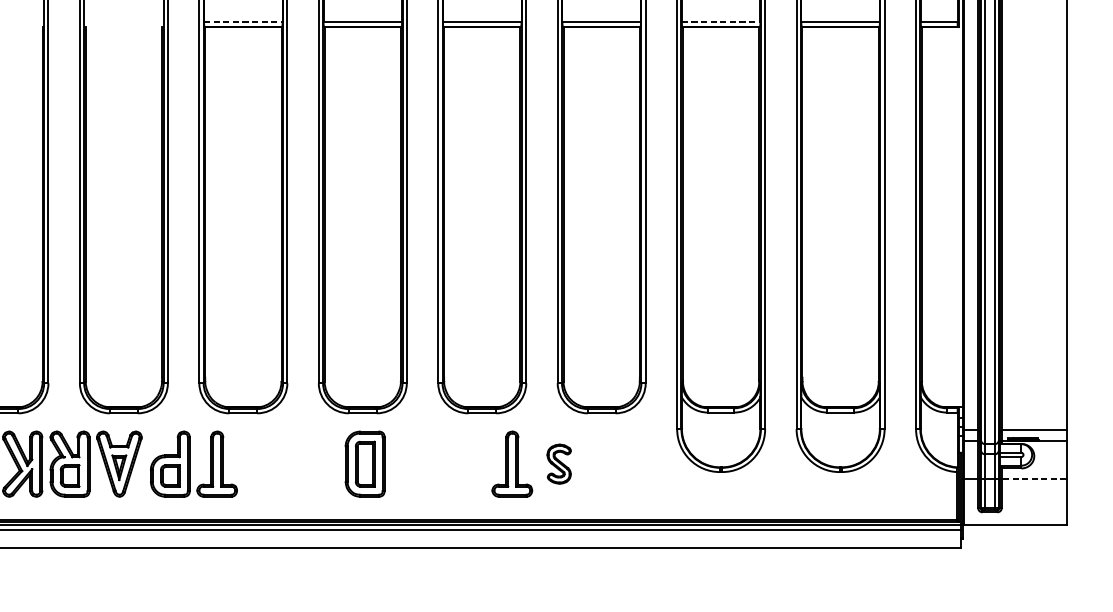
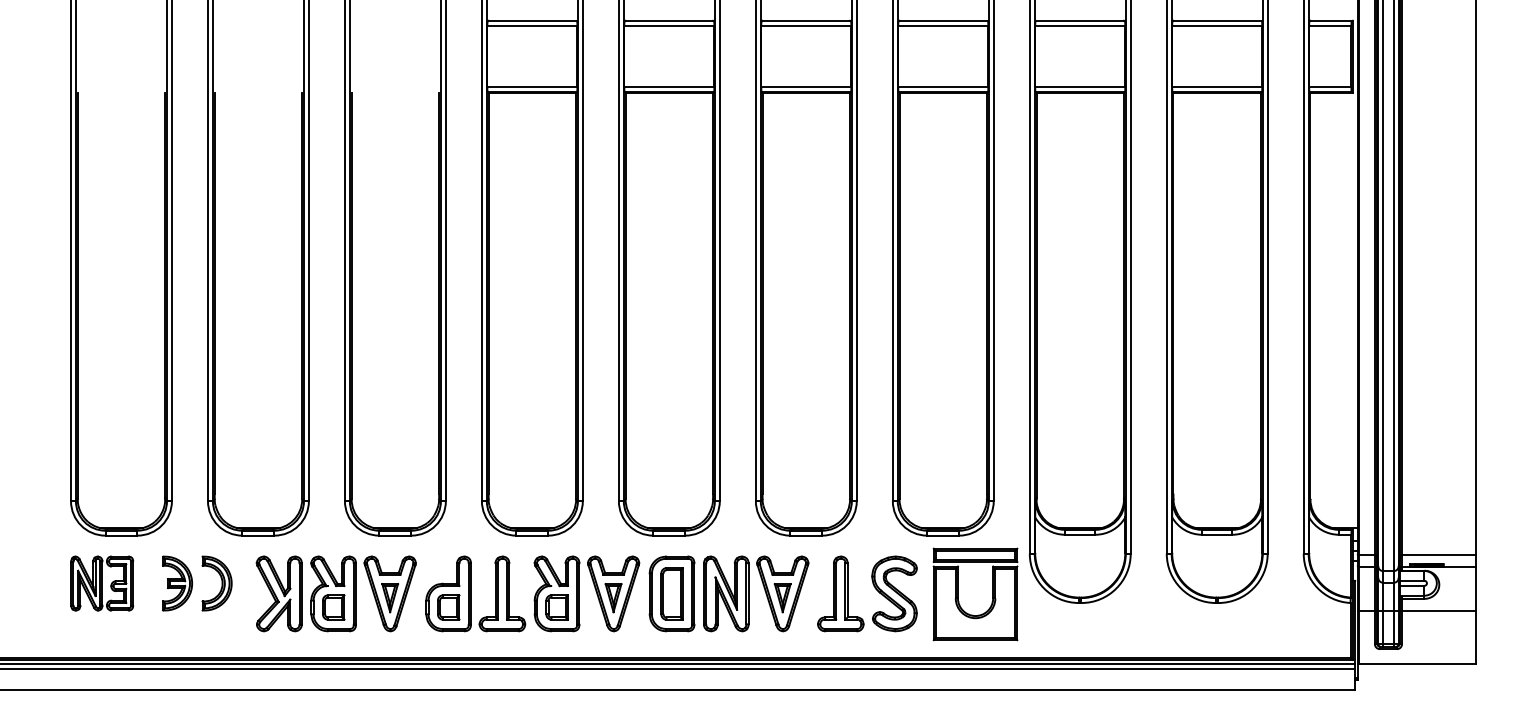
line: (243, 22) -> (532, 87), dashed -> solid
line: (721, 22) -> (1080, 87), dashed -> solid
part: (284, 463) -> (579, 593), added
part: (432, 463) -> (749, 593), added
part: (559, 463) -> (894, 593), size x1.67
part: (614, 464) -> (958, 594), added
line: (1033, 479) -> (1438, 611), dashed -> solid

